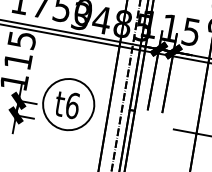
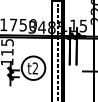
text: (72, 105) -> (35, 68), t6 -> t2

